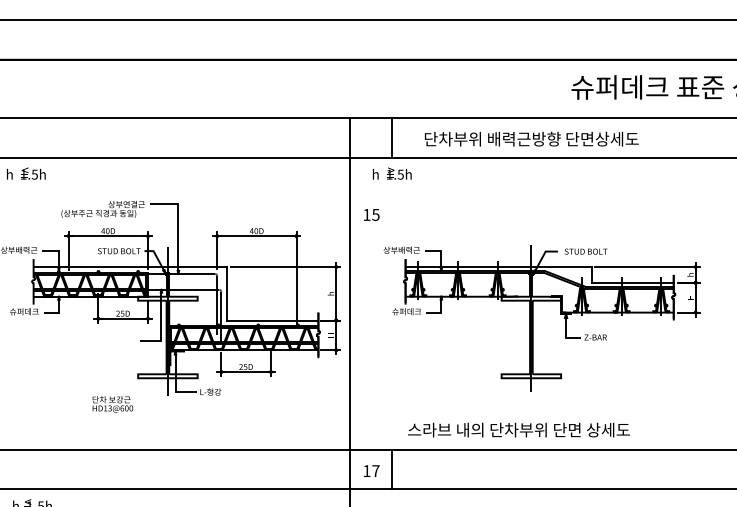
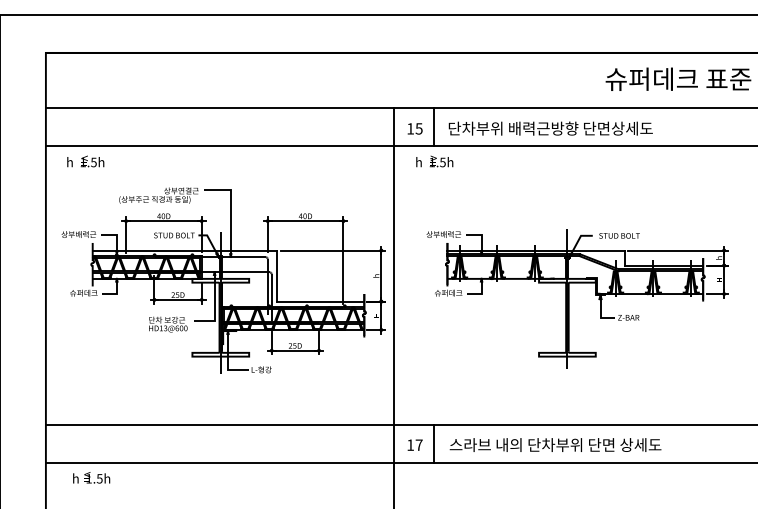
text: (531, 139) -> (550, 128), moved
text: (371, 214) -> (414, 128), moved
text: (113, 404) -> (168, 324), moved
text: (518, 429) -> (555, 444), moved

